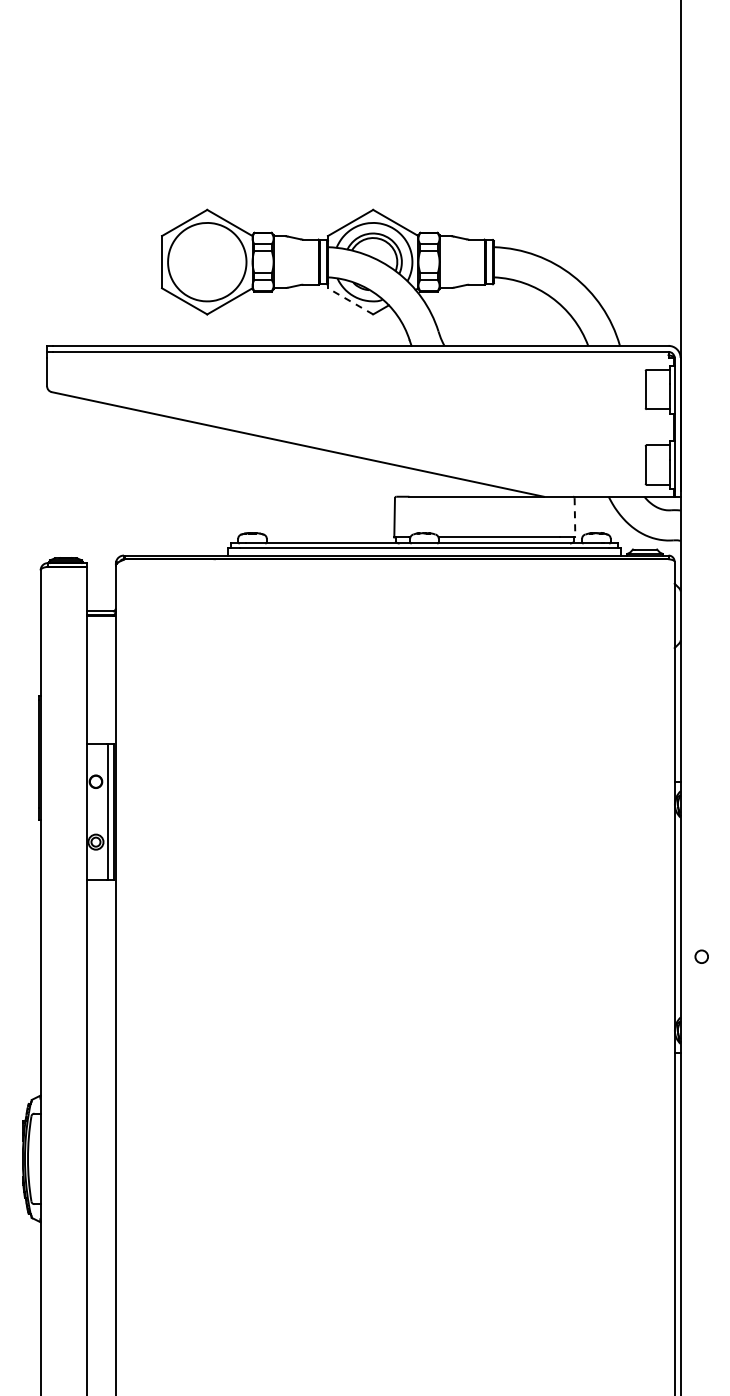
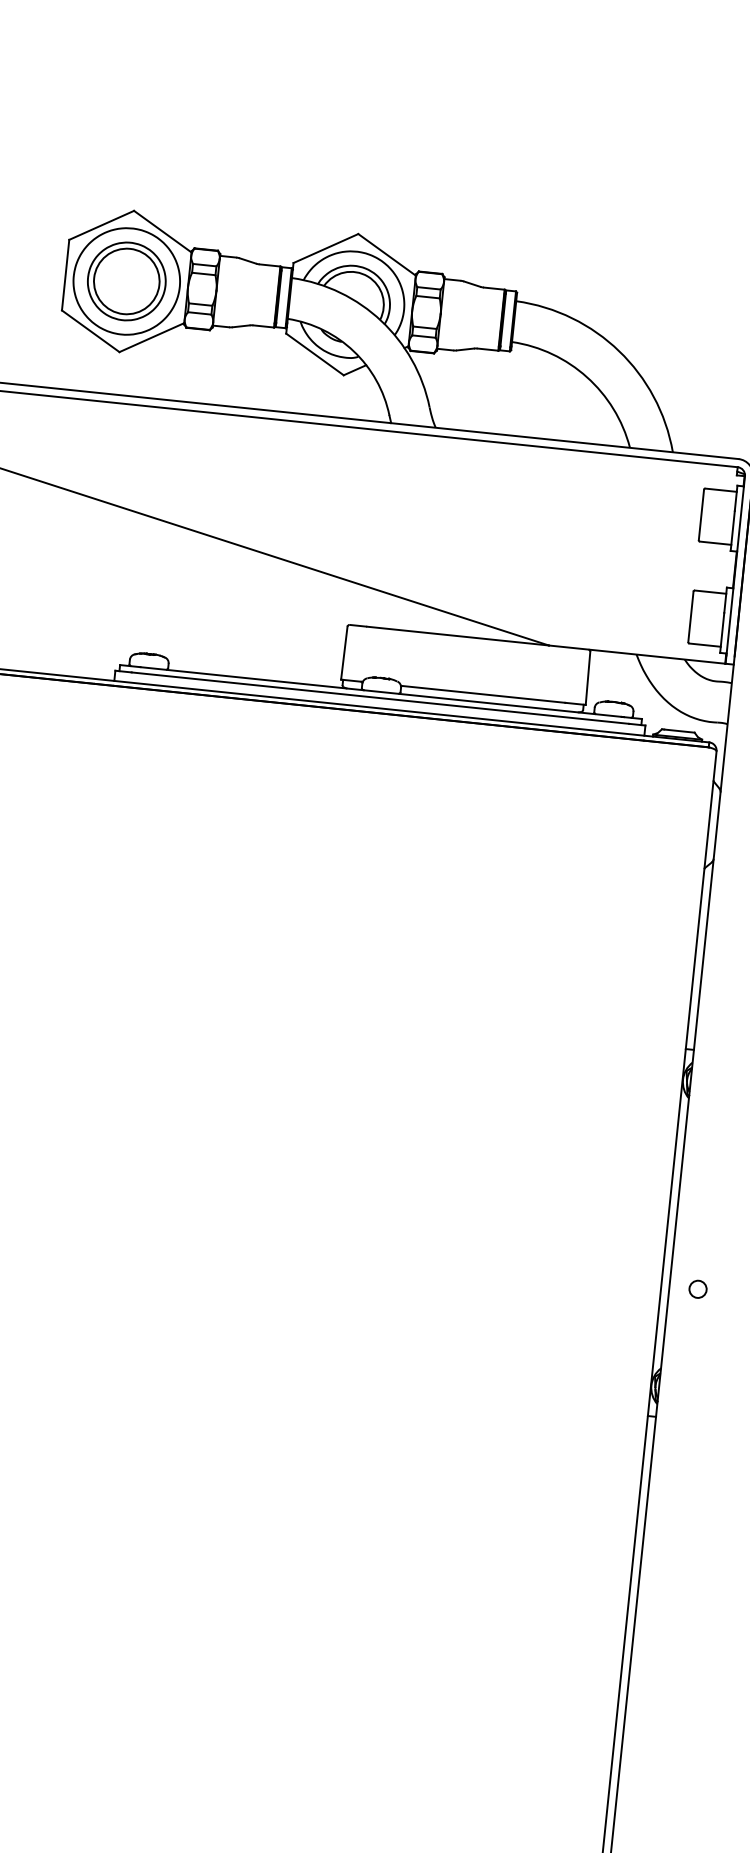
part: (206, 261) -> (125, 280), added
line: (350, 301) -> (314, 354), dashed -> solid
line: (574, 517) -> (587, 677), dashed -> solid

